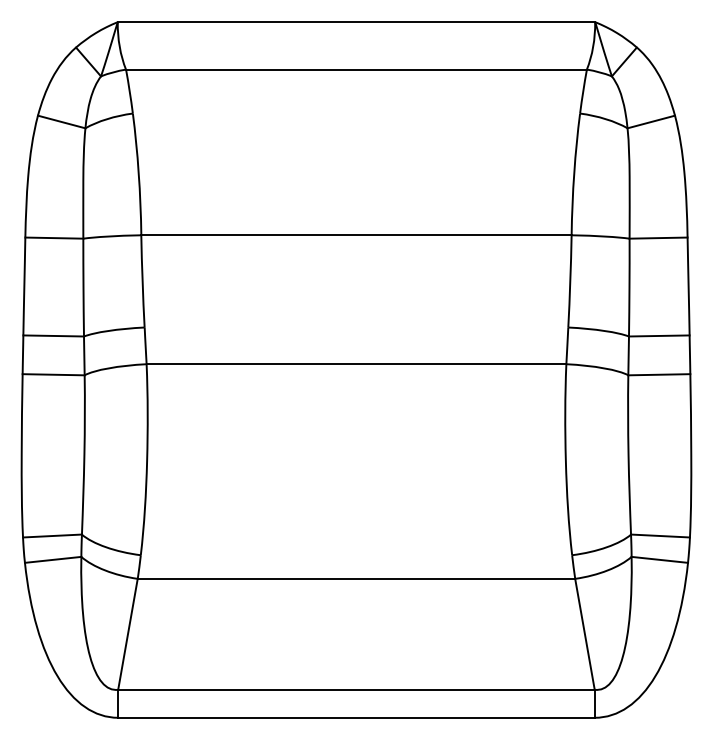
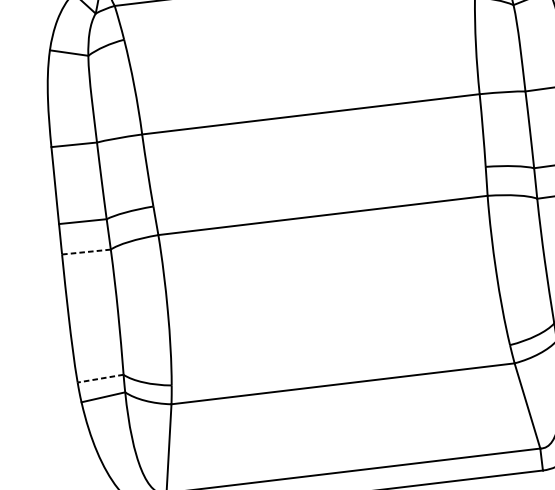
line: (53, 374) -> (86, 251), solid -> dashed
line: (52, 536) -> (100, 379), solid -> dashed

